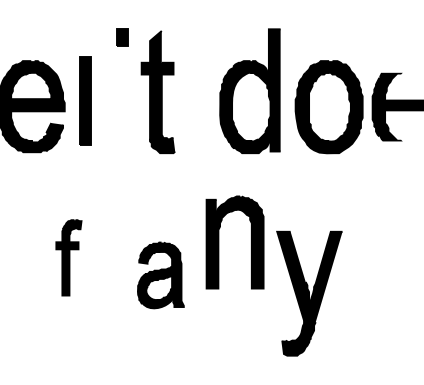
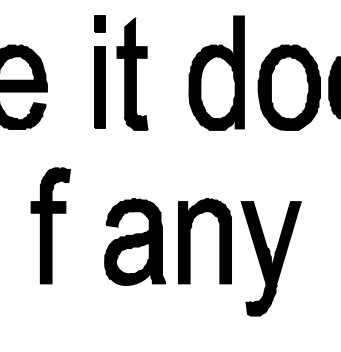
part: (85, 100) -> (99, 87), moved
part: (219, 242) -> (190, 241), moved
part: (68, 257) -> (50, 225), size x1.67
part: (160, 275) -> (134, 242), size x1.43

